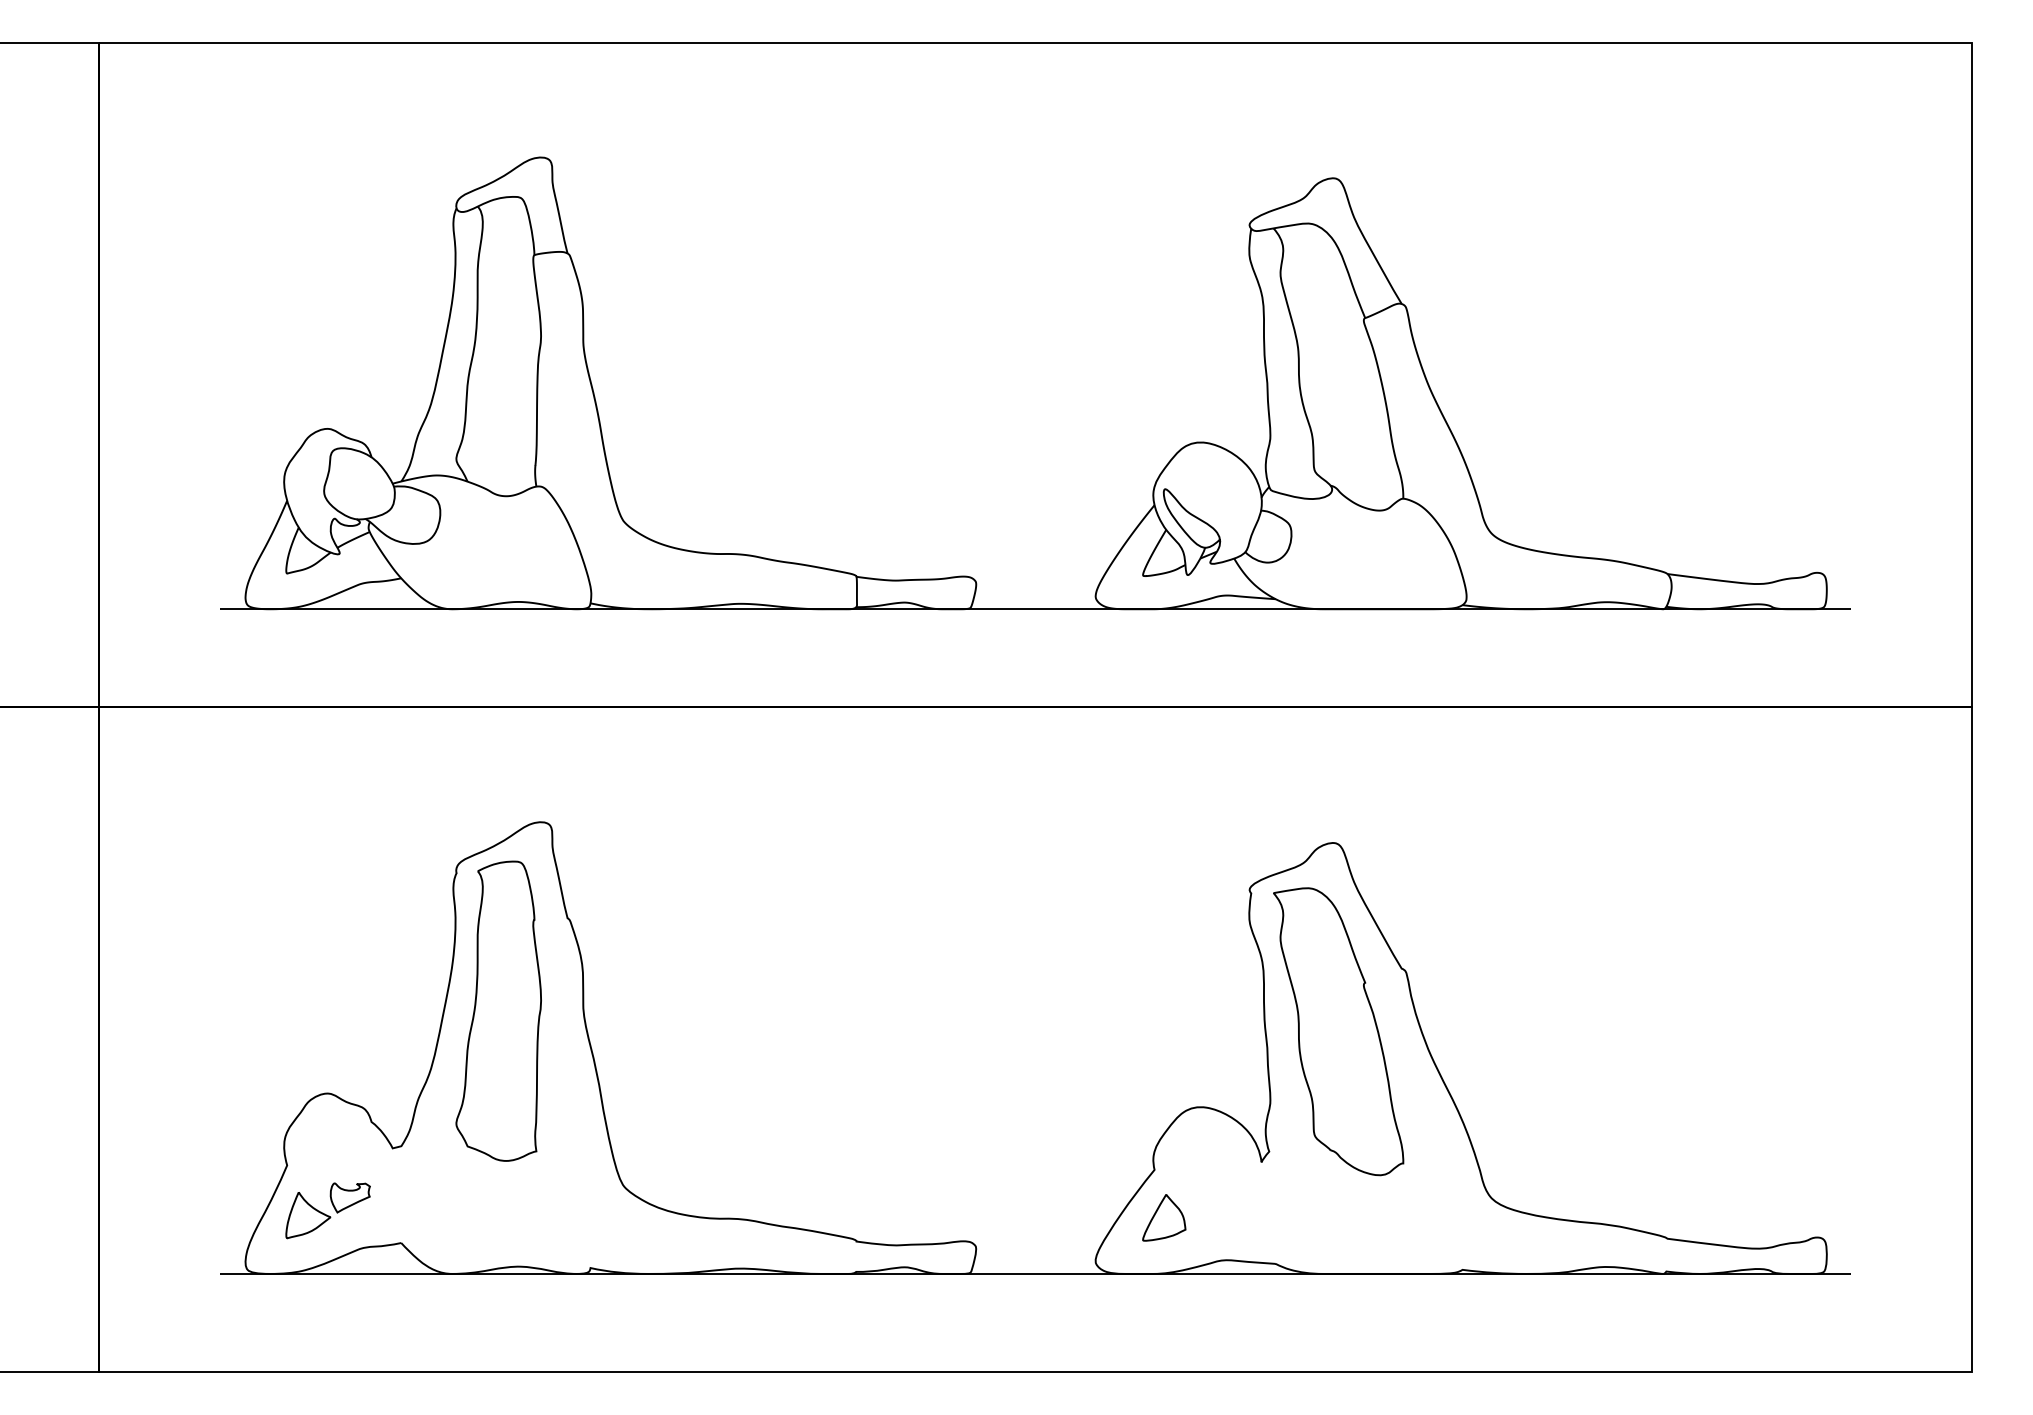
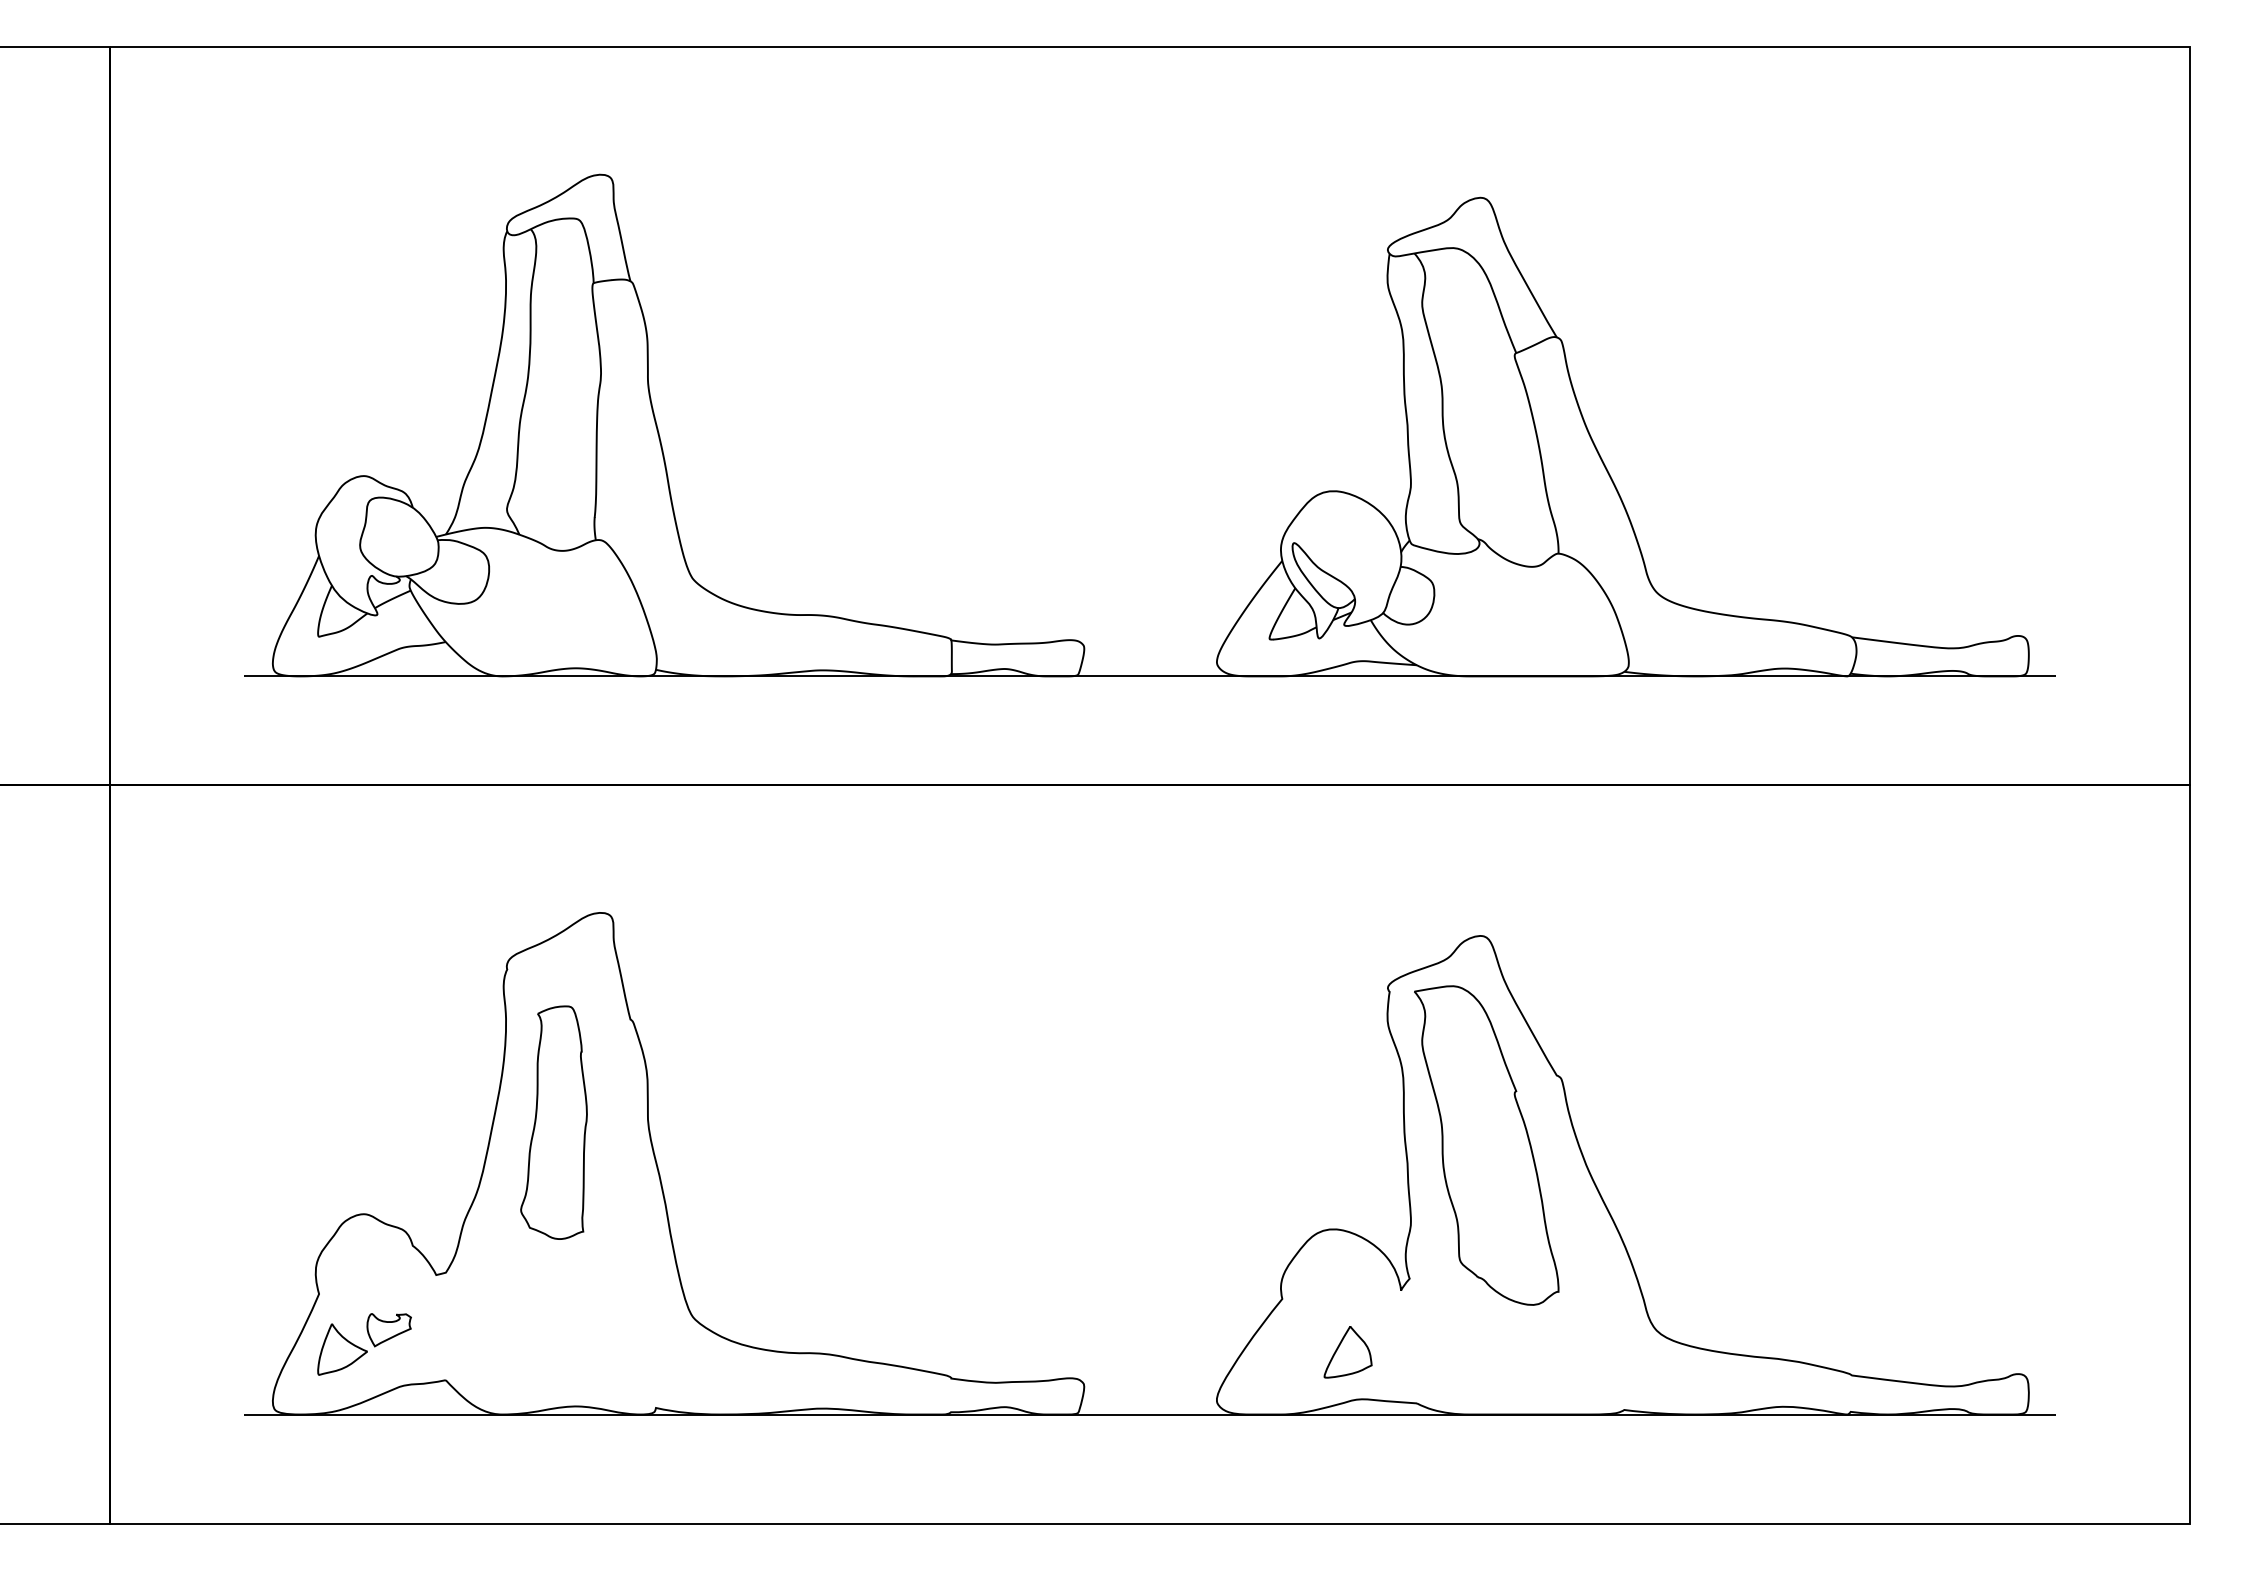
part: (498, 1010) -> (553, 1122), size x0.7
part: (1163, 1218) -> (1347, 1352), moved

